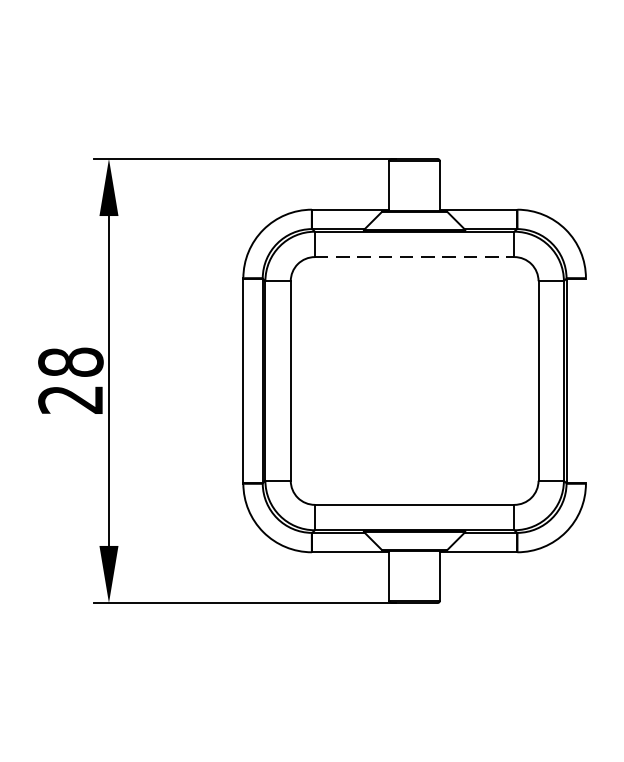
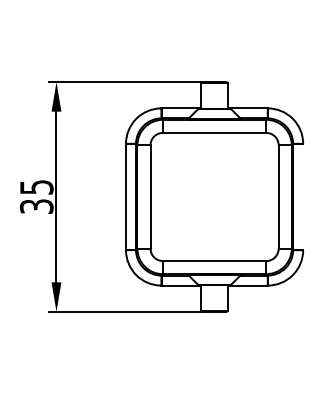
line: (414, 256) -> (214, 132), dashed -> solid
text: (70, 380) -> (36, 196), 28 -> 35

